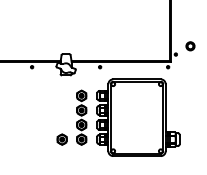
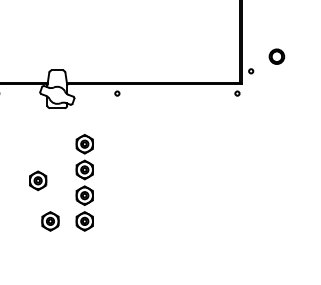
part: (54, 116) -> (36, 180), added
part: (138, 117) -> (185, 182), removed

